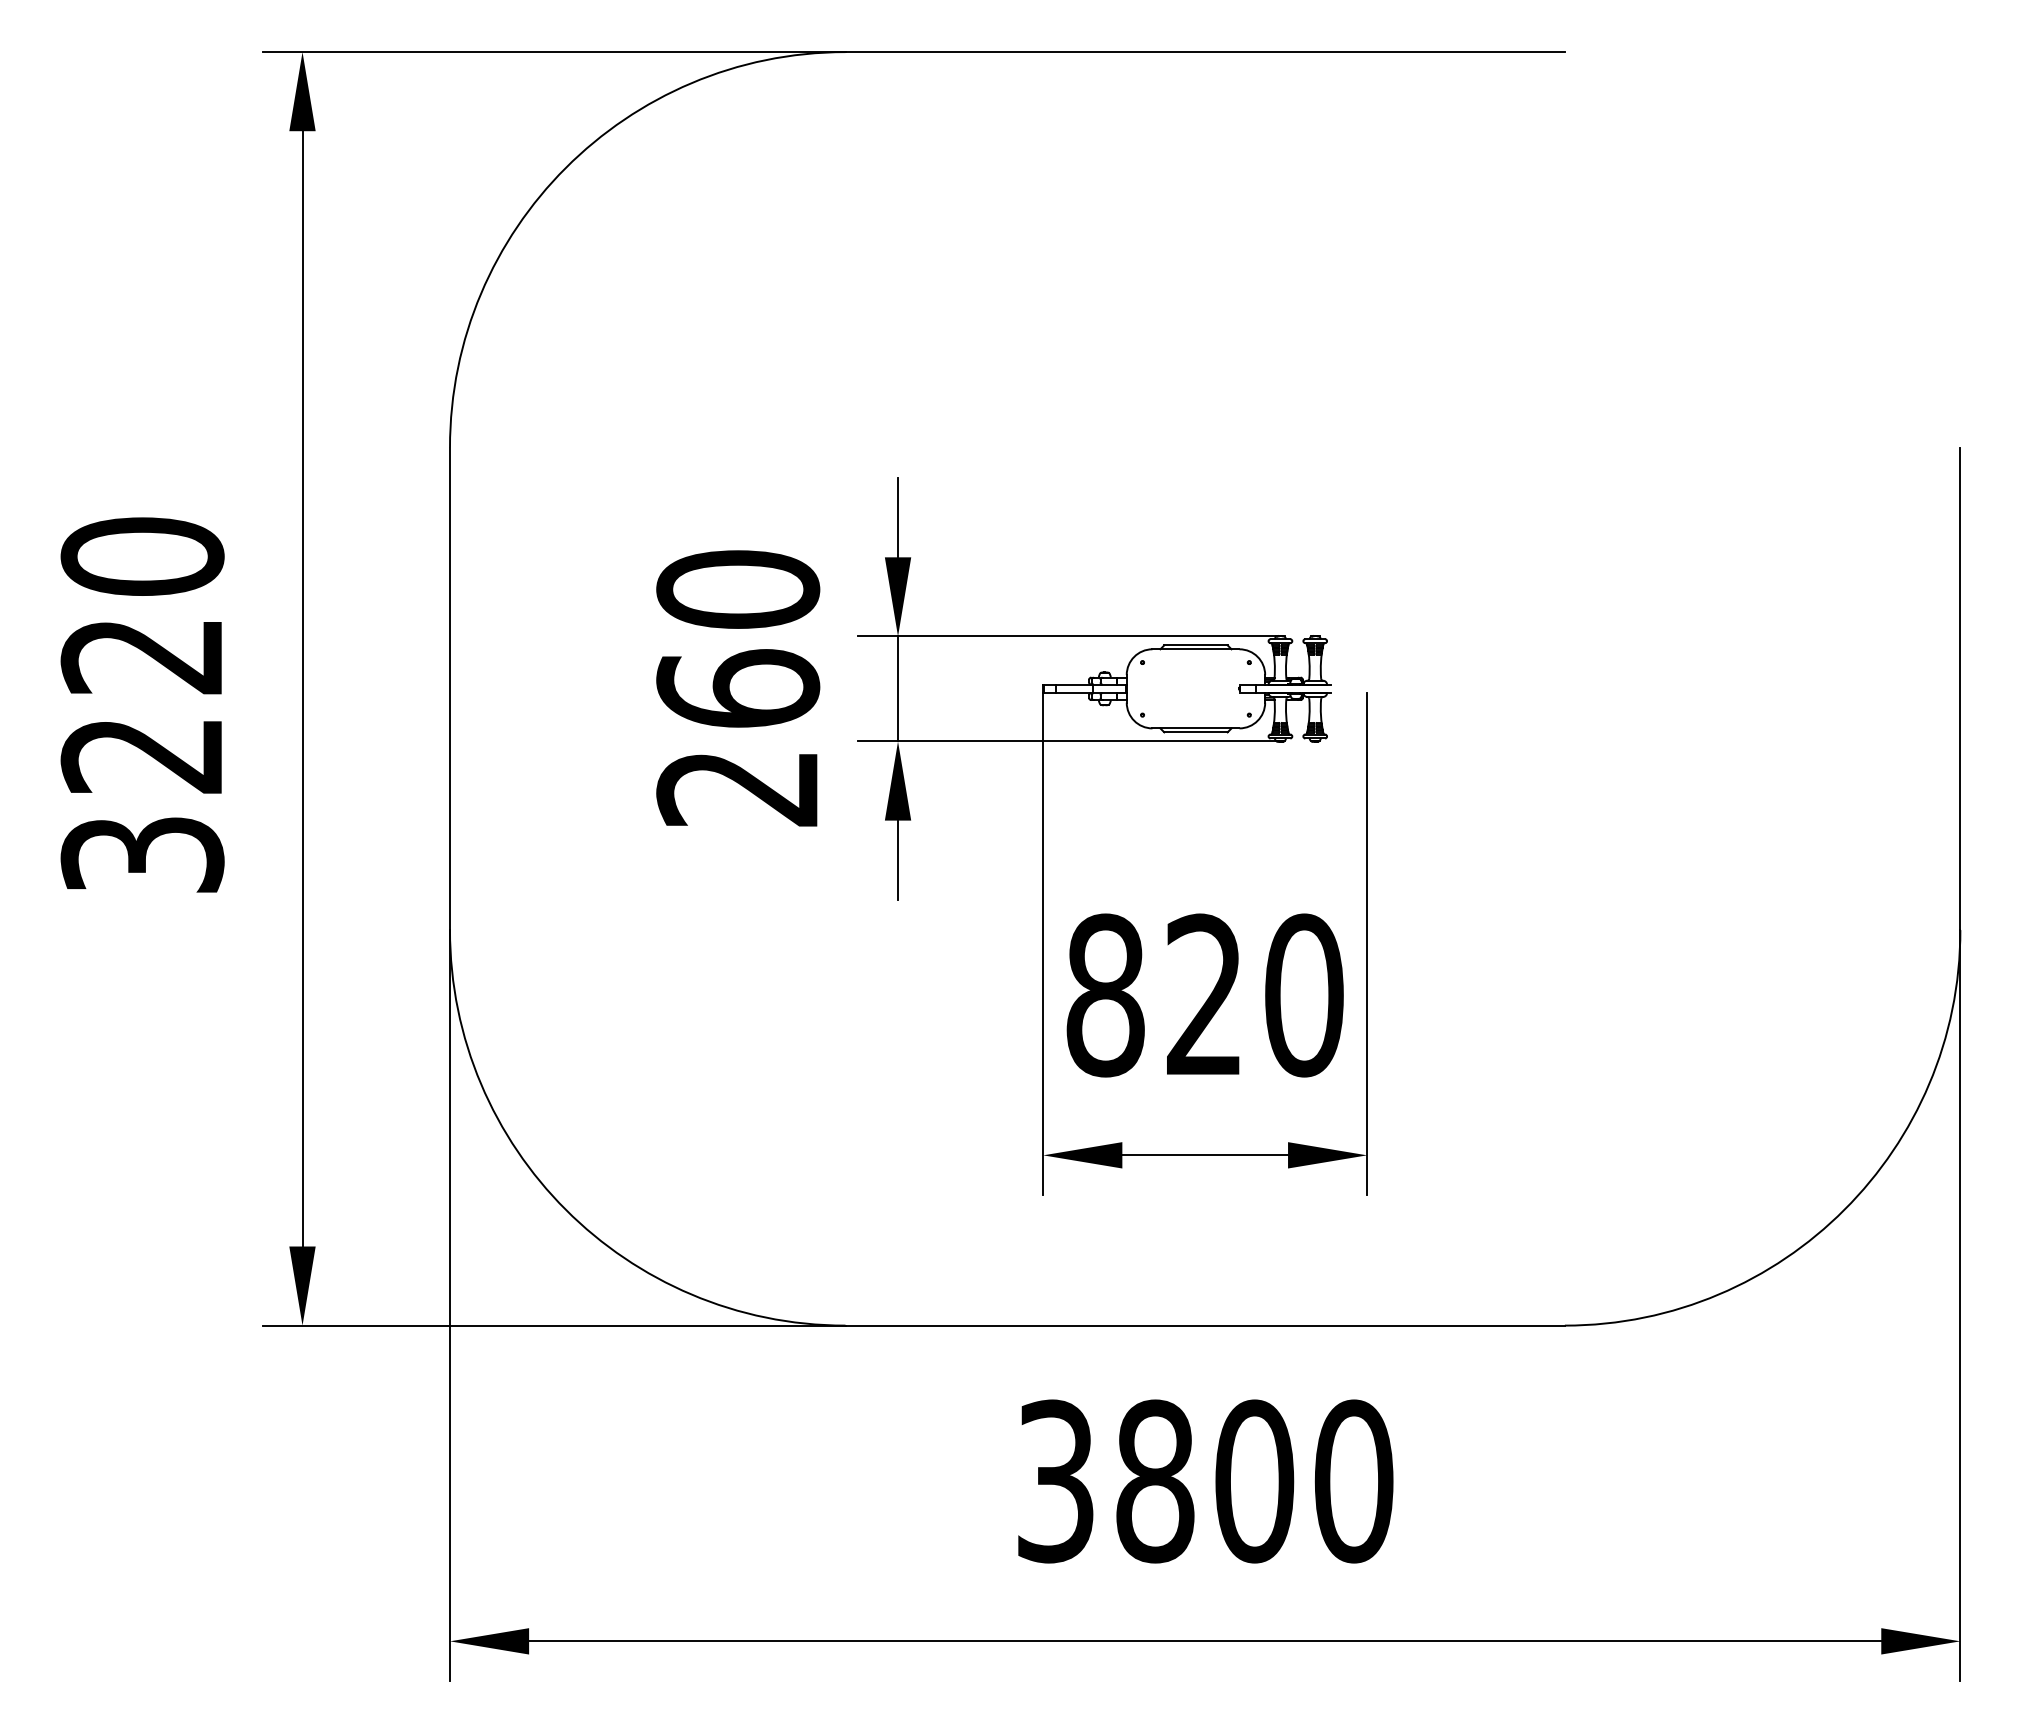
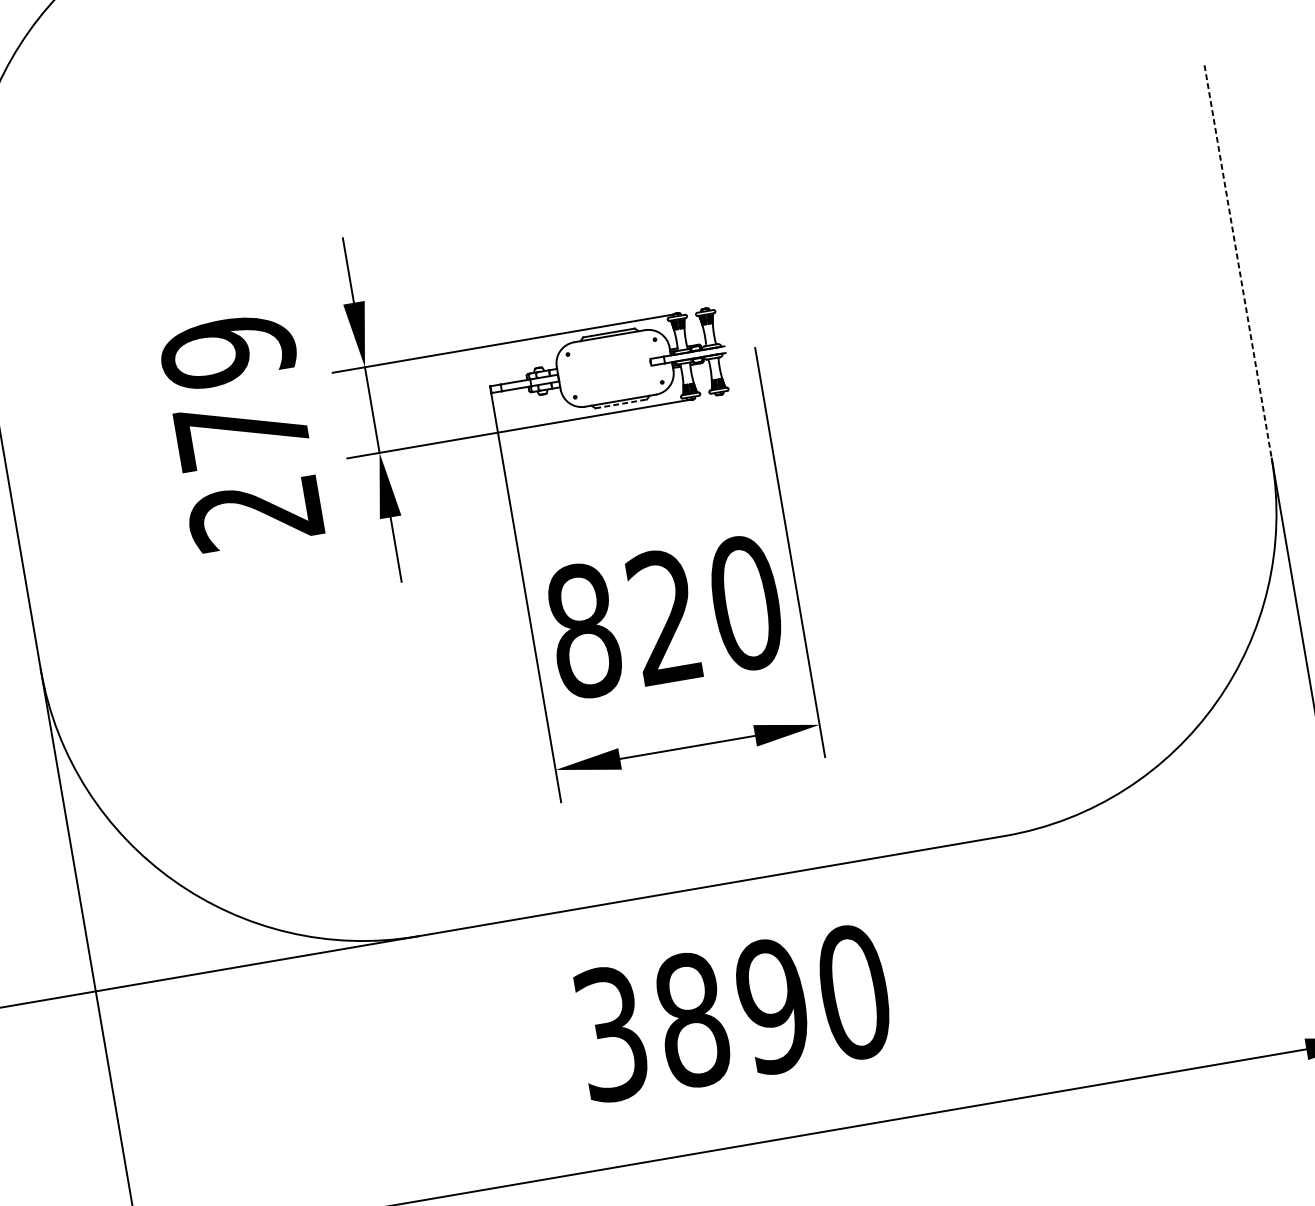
text: (738, 638) -> (235, 391), 260 -> 279
line: (1960, 689) -> (1238, 262), solid -> dashed
line: (1195, 732) -> (620, 404), solid -> dashed
text: (1254, 1481) -> (773, 1006), 3800 -> 3890

